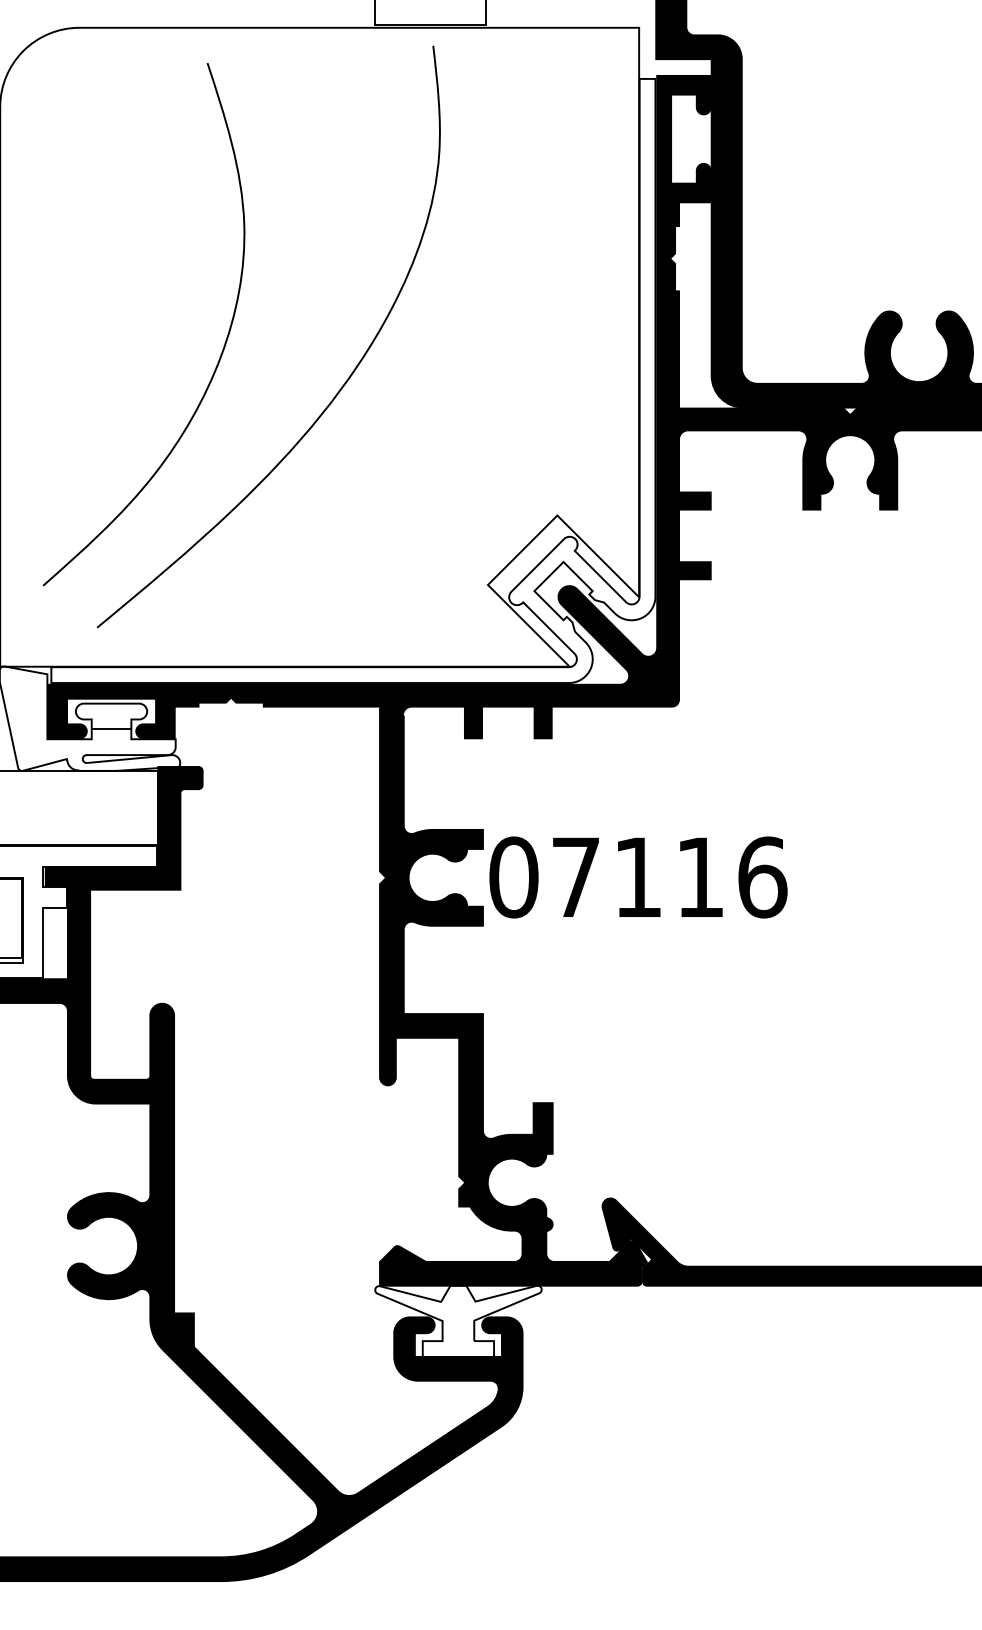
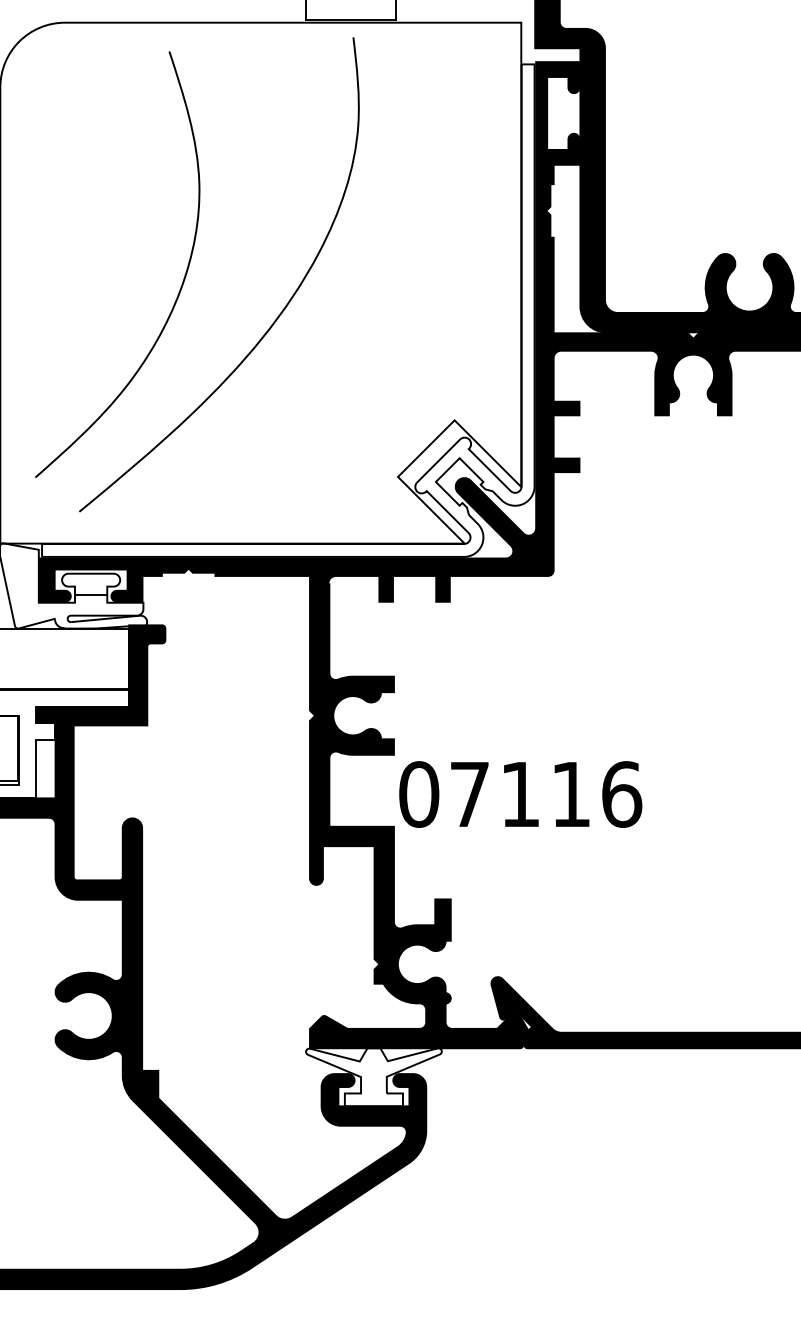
text: (638, 877) -> (520, 794), moved

